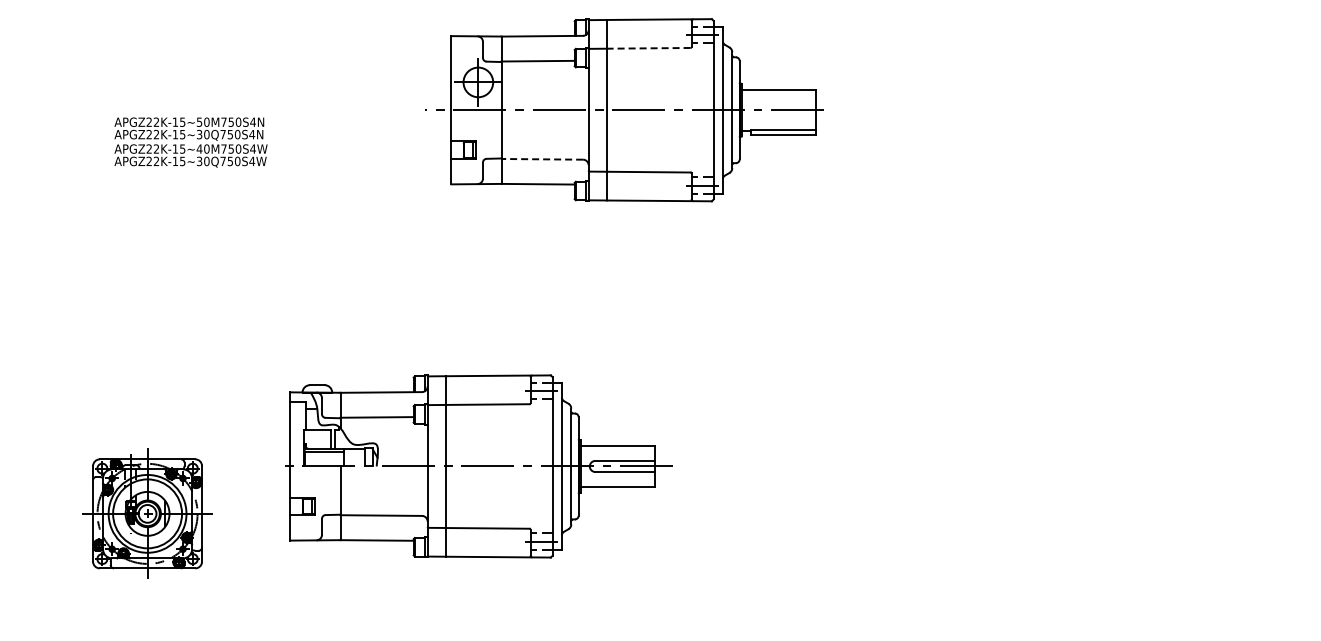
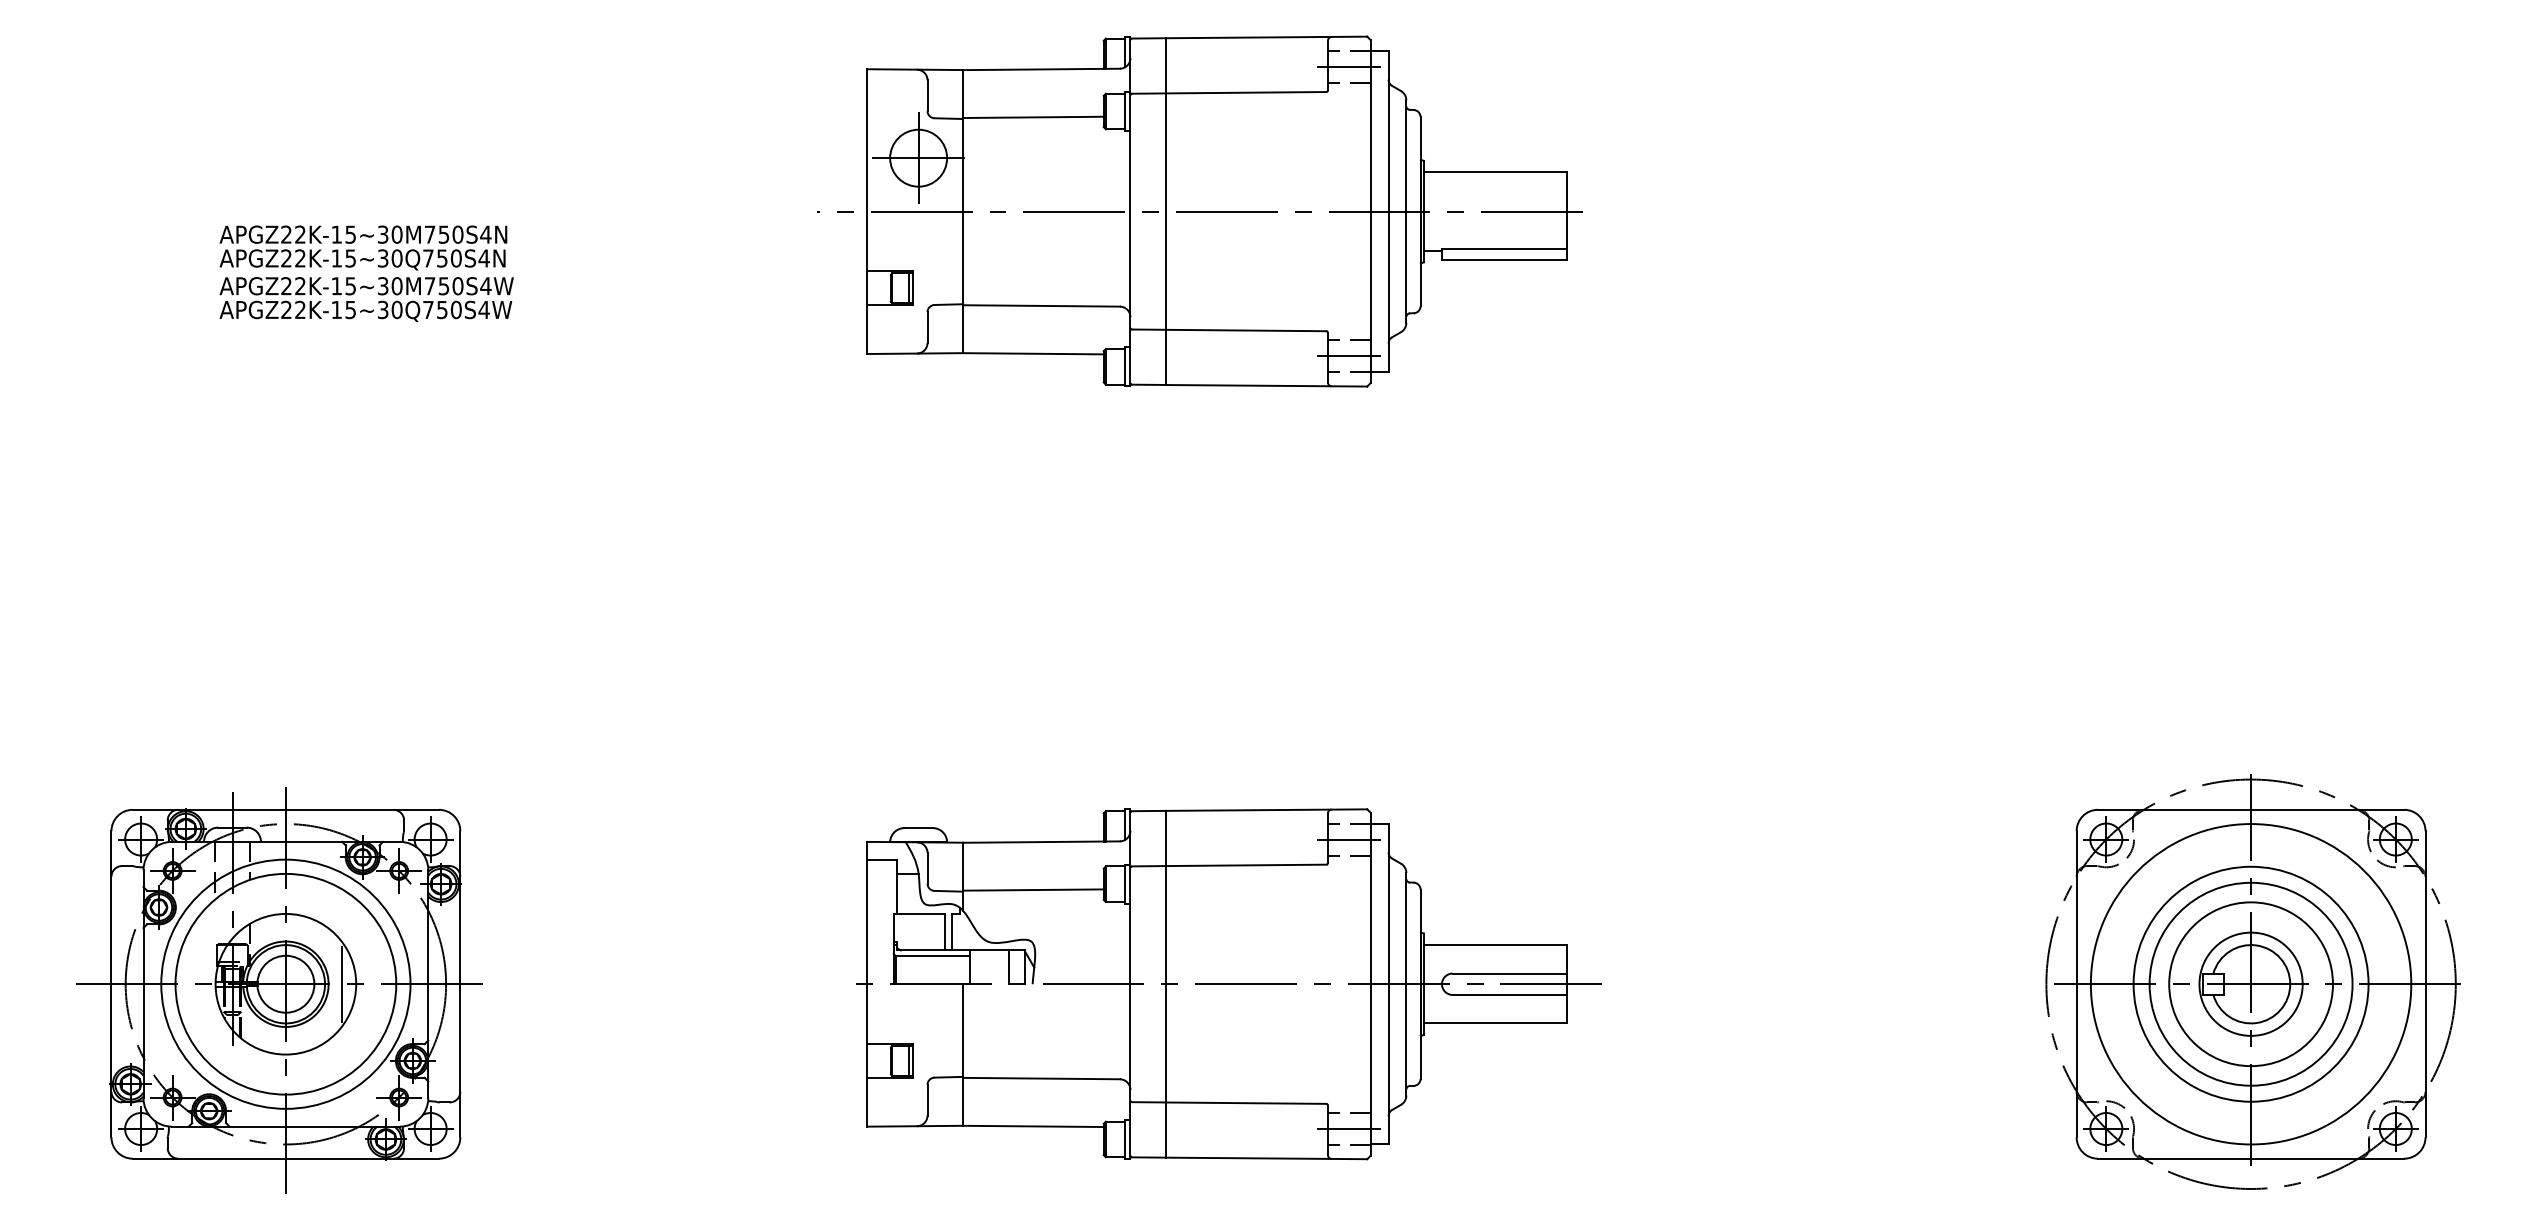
line: (648, 48) -> (1245, 93), dashed -> solid
text: (199, 121) -> (382, 233), APGZ22K-15~50M750S4N -> APGZ22K-15~30M750S4N
text: (199, 148) -> (382, 285), APGZ22K-15~40M750S4W -> APGZ22K-15~30M750S4W
line: (542, 159) -> (1041, 306), dashed -> solid
part: (478, 466) -> (1228, 984), moved
part: (1172, 511) -> (2252, 982), added
part: (145, 515) -> (279, 990), size x1.67

